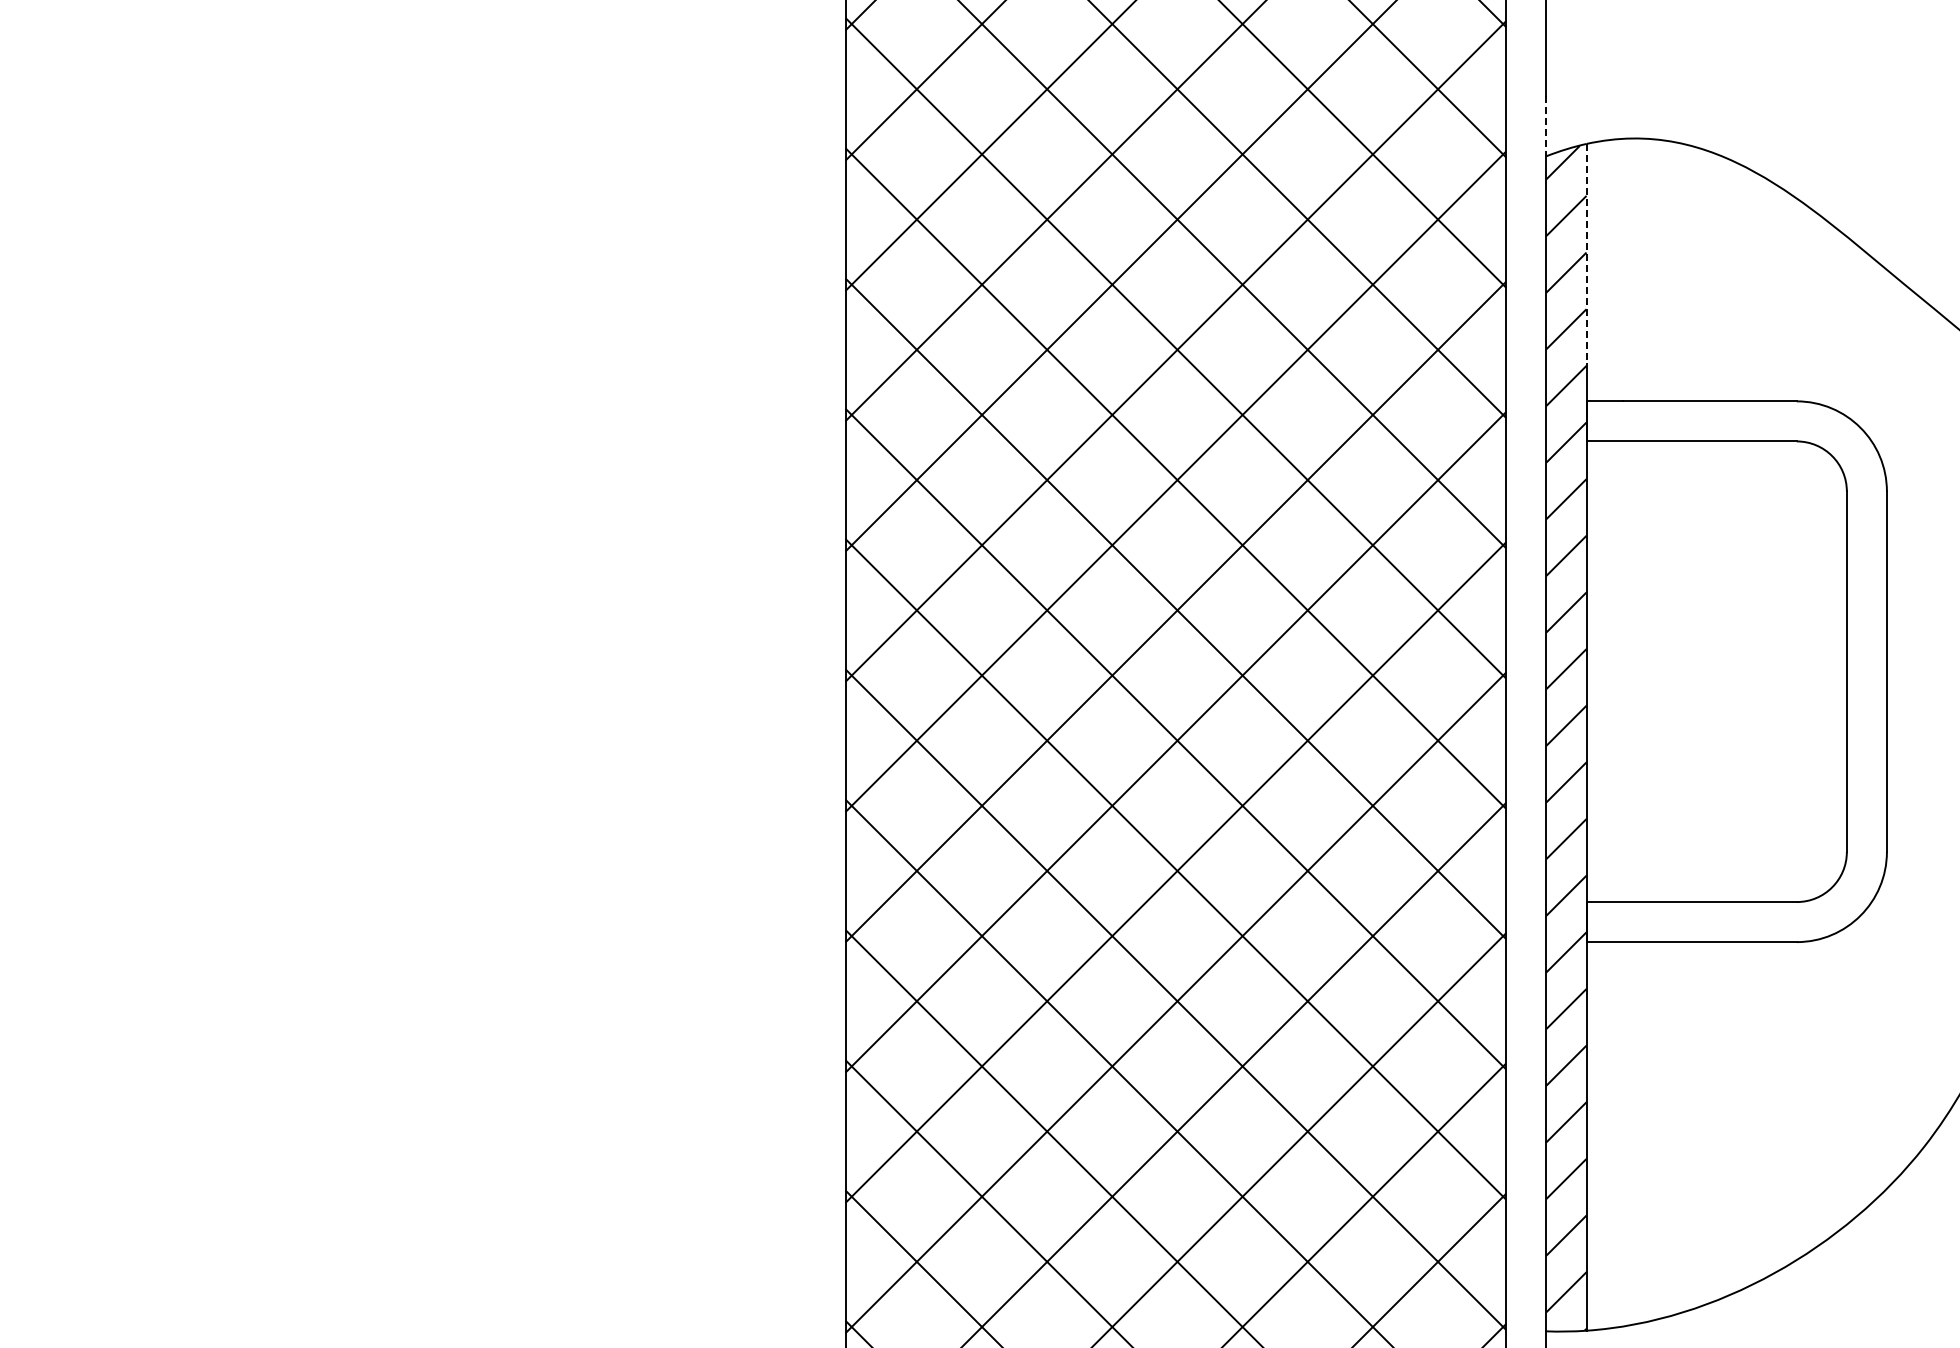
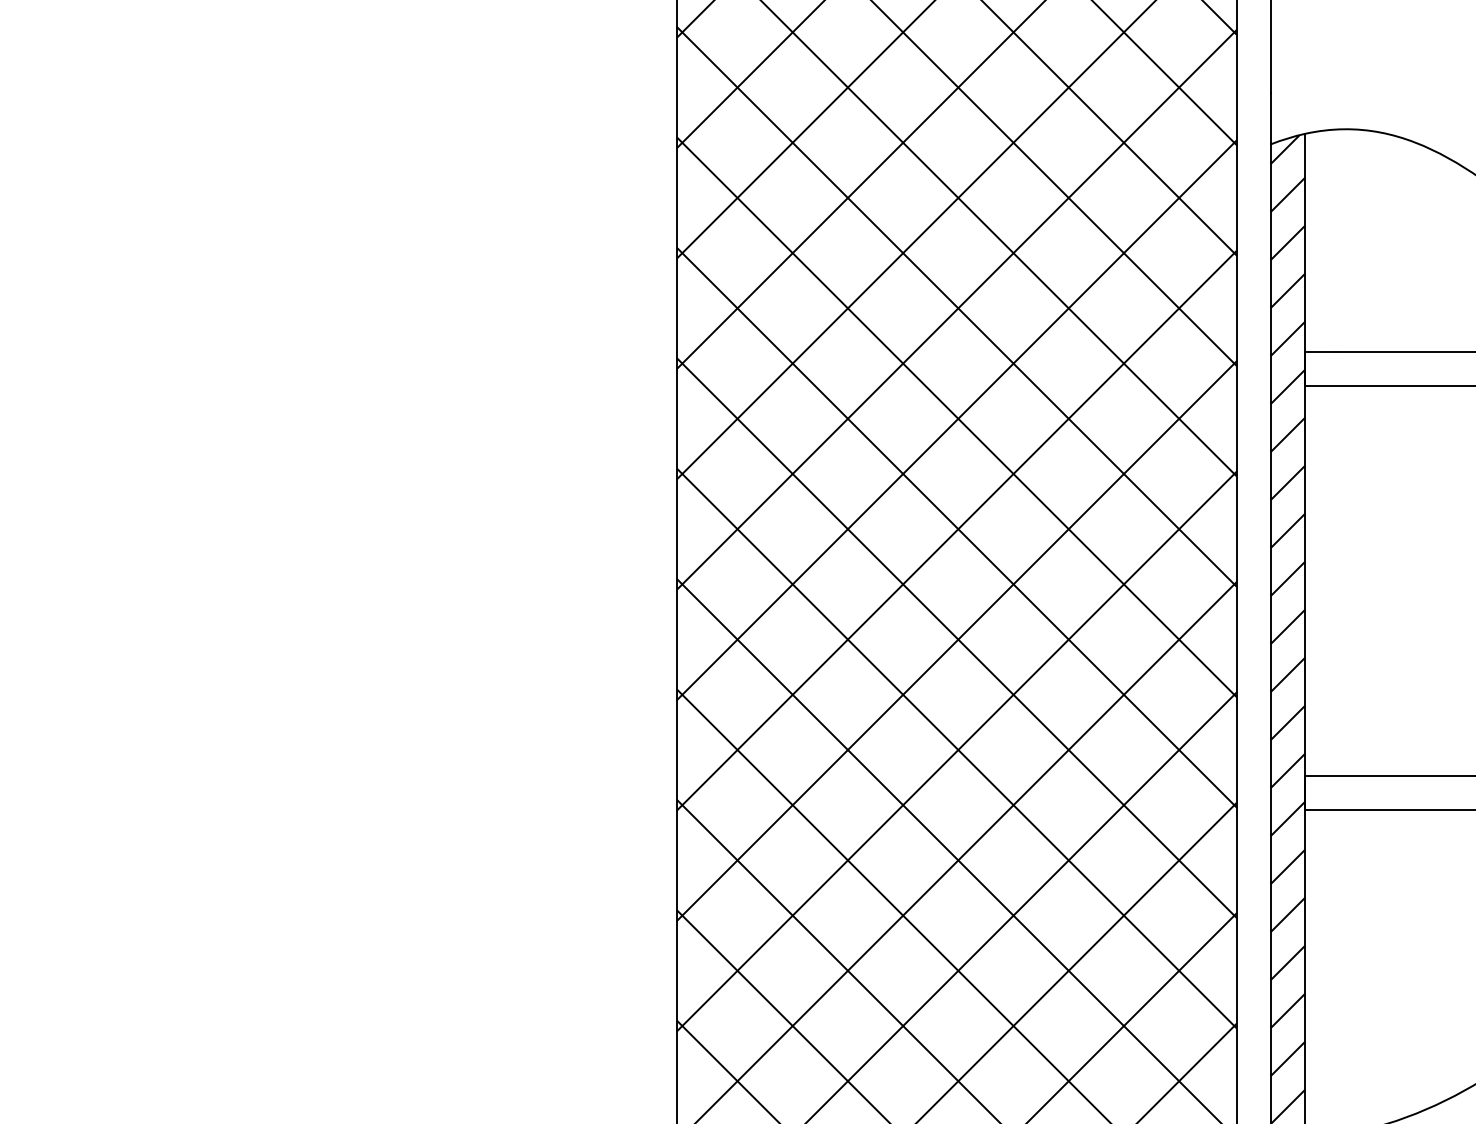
line: (1546, 126) -> (1271, 119), dashed -> solid
line: (1586, 254) -> (1304, 227), dashed -> solid

